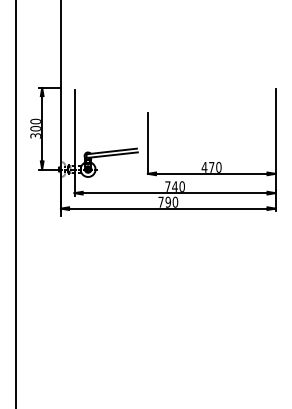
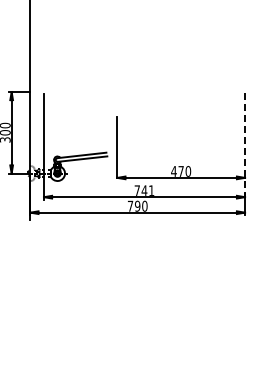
line: (275, 141) -> (244, 145), solid -> dashed
text: (181, 186) -> (150, 190), 740 -> 741

